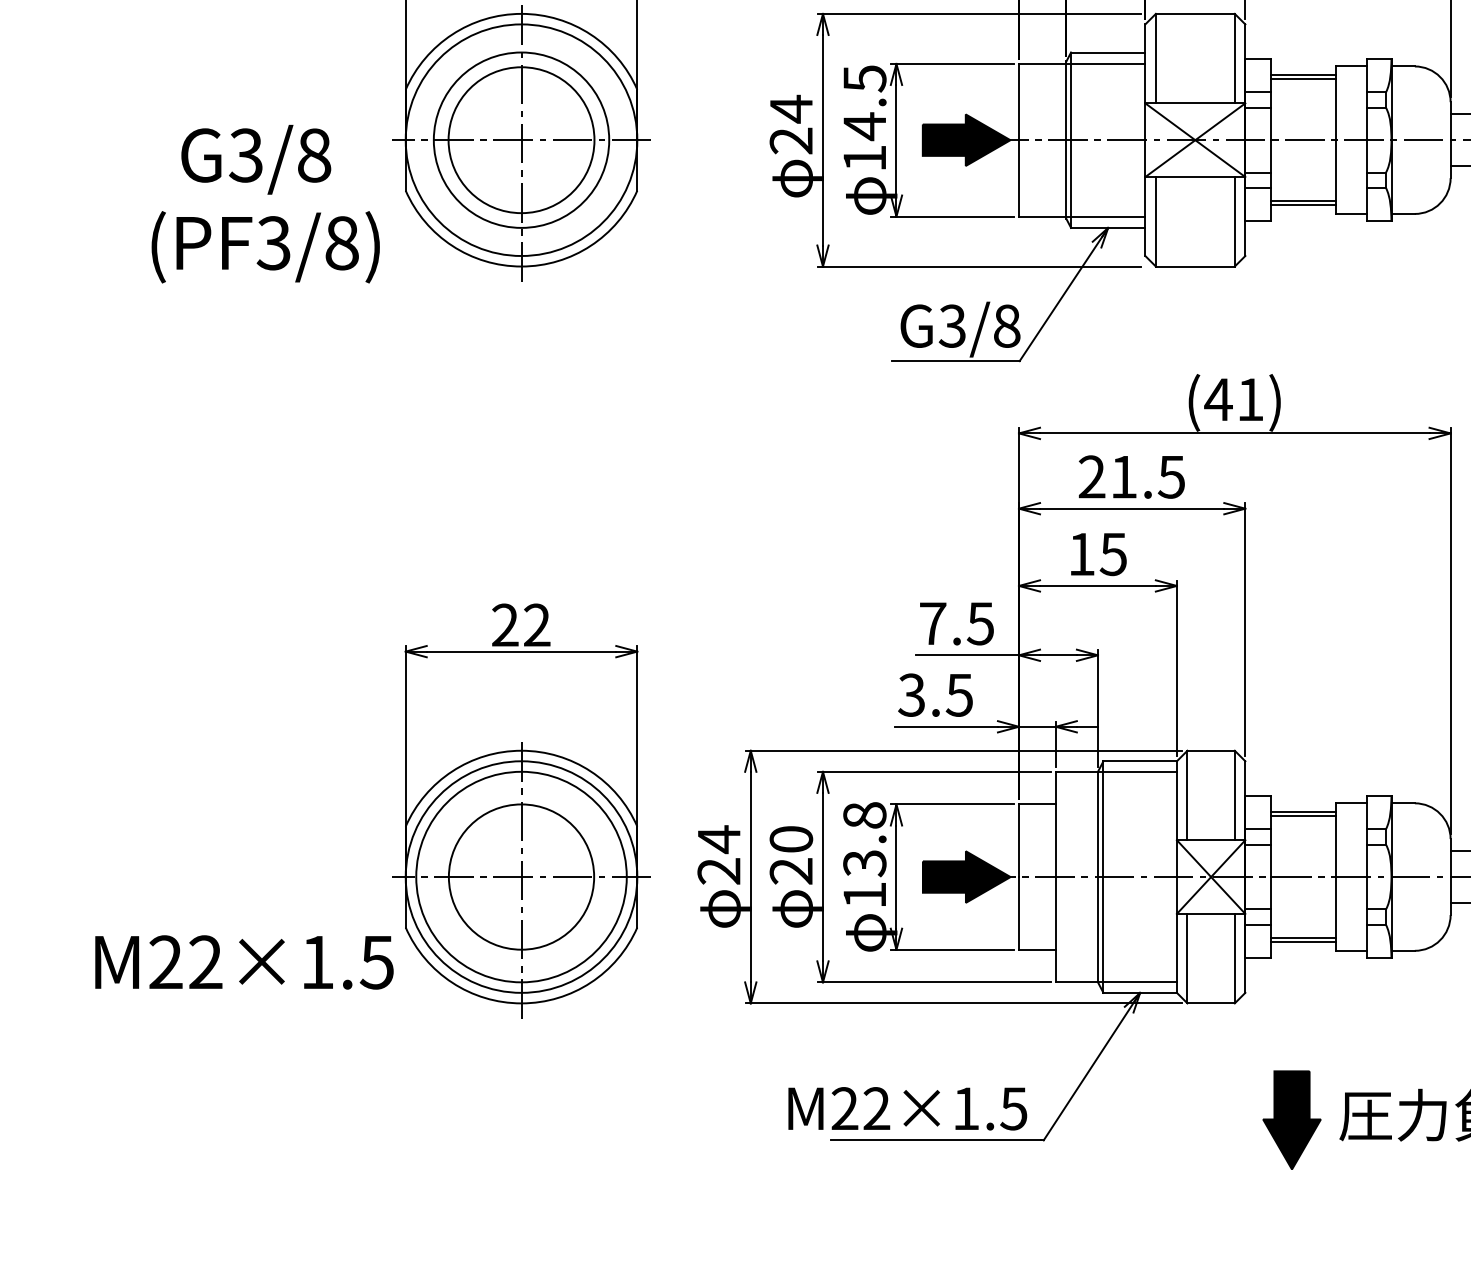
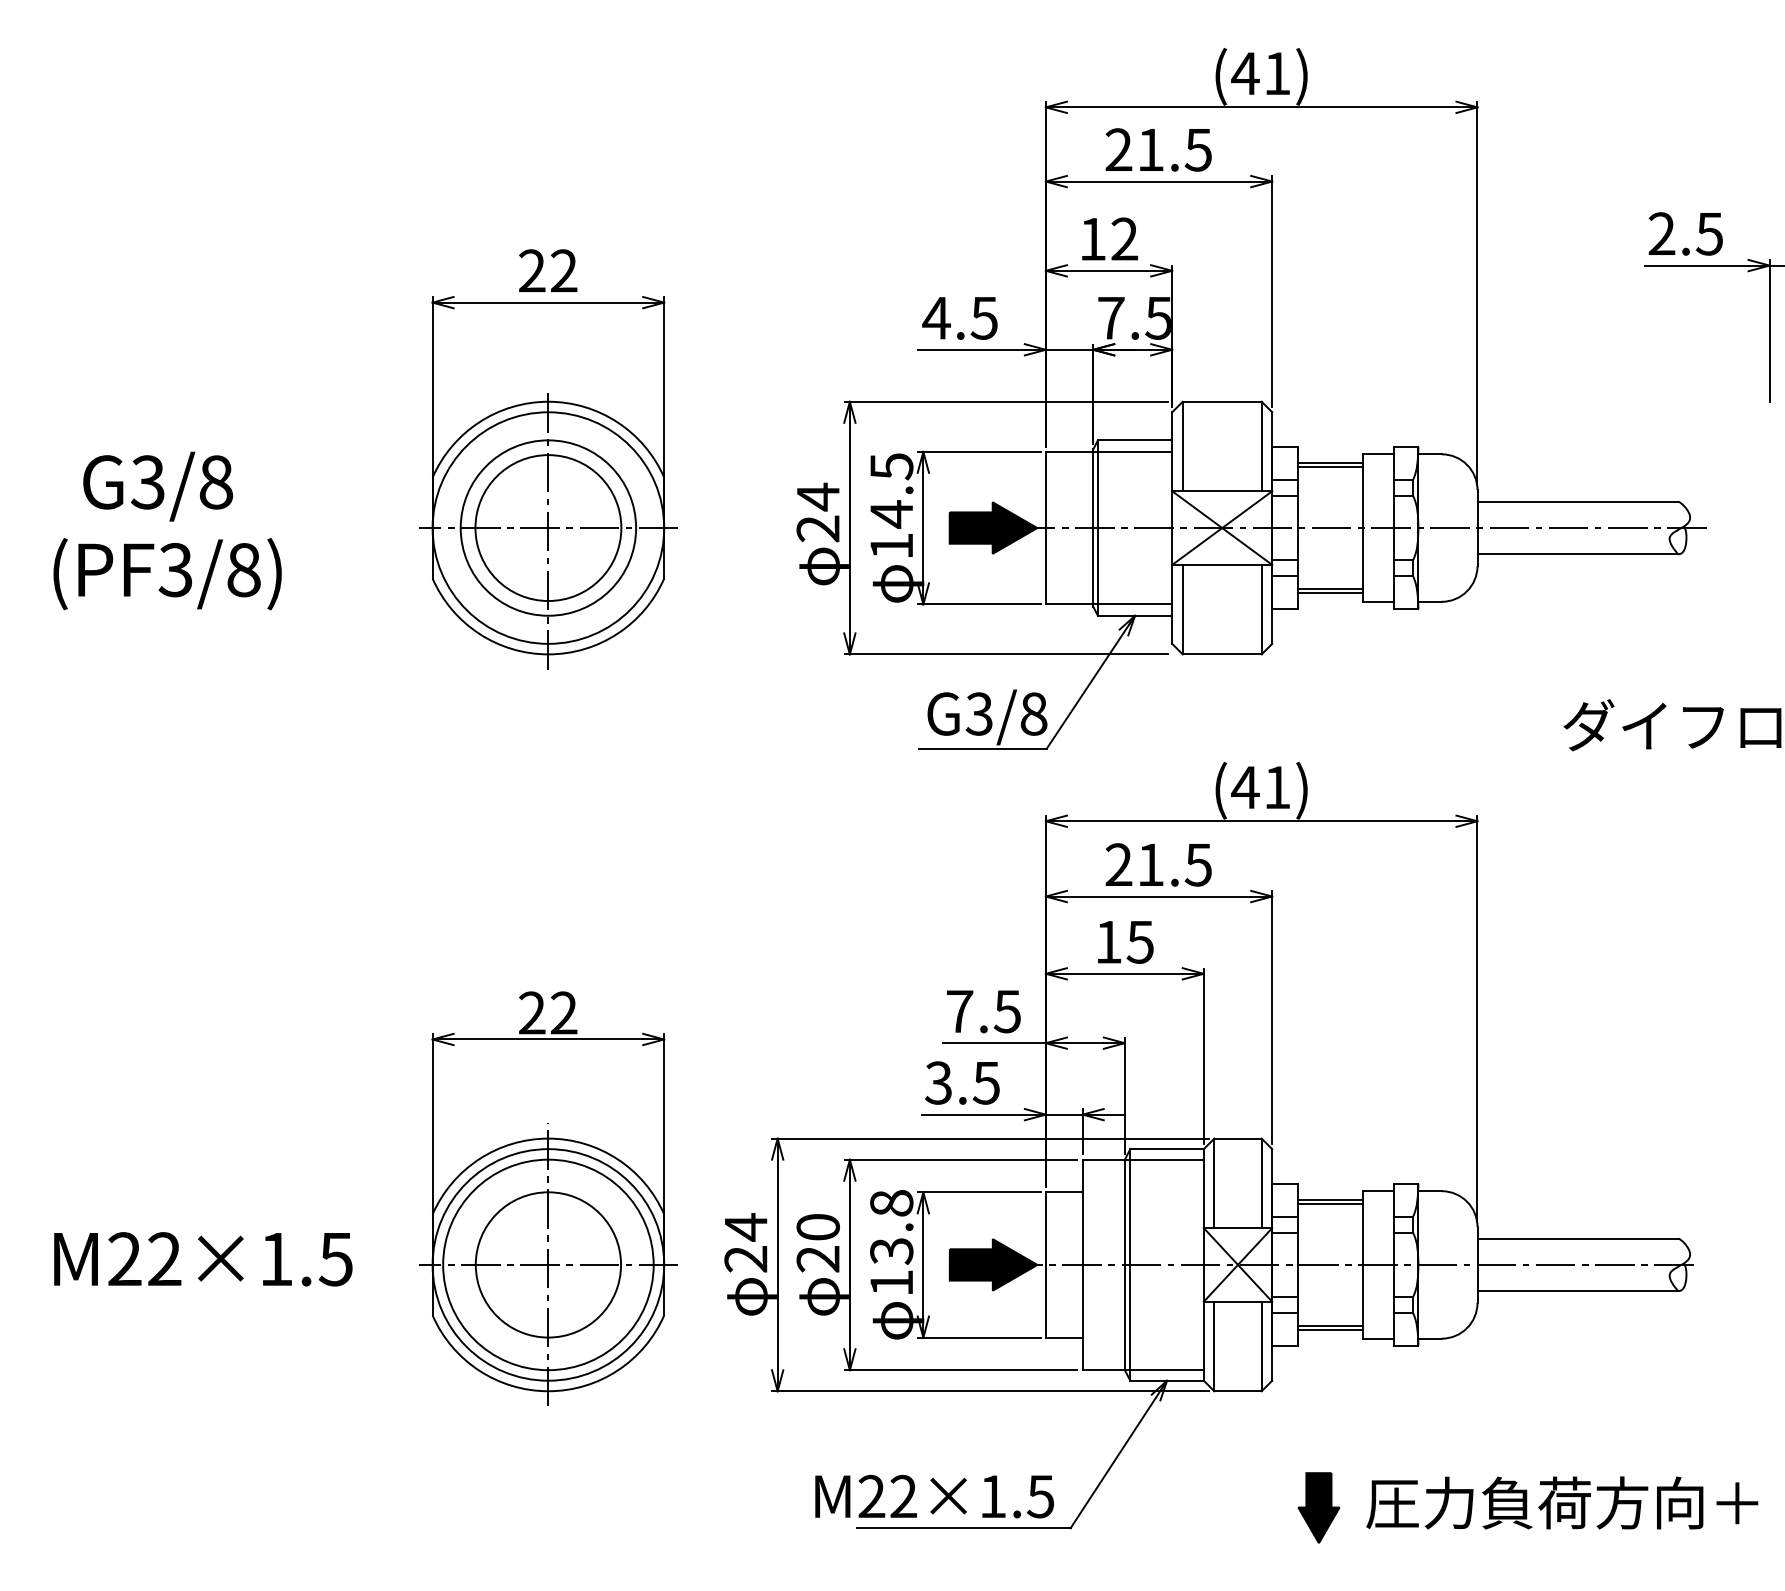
text: (265, 203) -> (167, 530), moved
text: (244, 962) -> (203, 1259), moved
part: (1291, 1119) -> (1318, 1507), size x0.71

